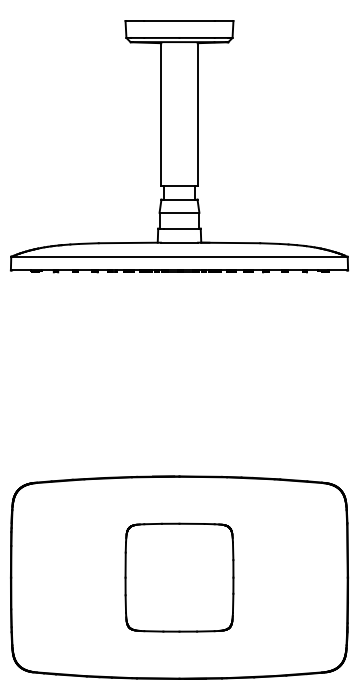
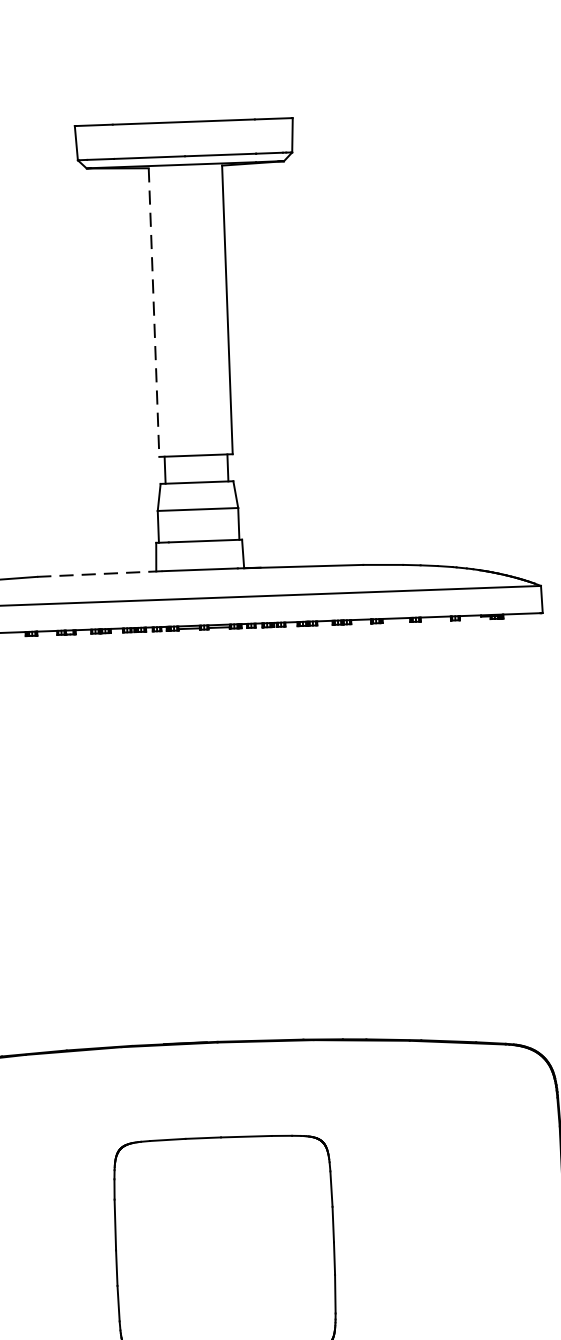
line: (161, 115) -> (154, 314), solid -> dashed
line: (130, 242) -> (101, 573), solid -> dashed

